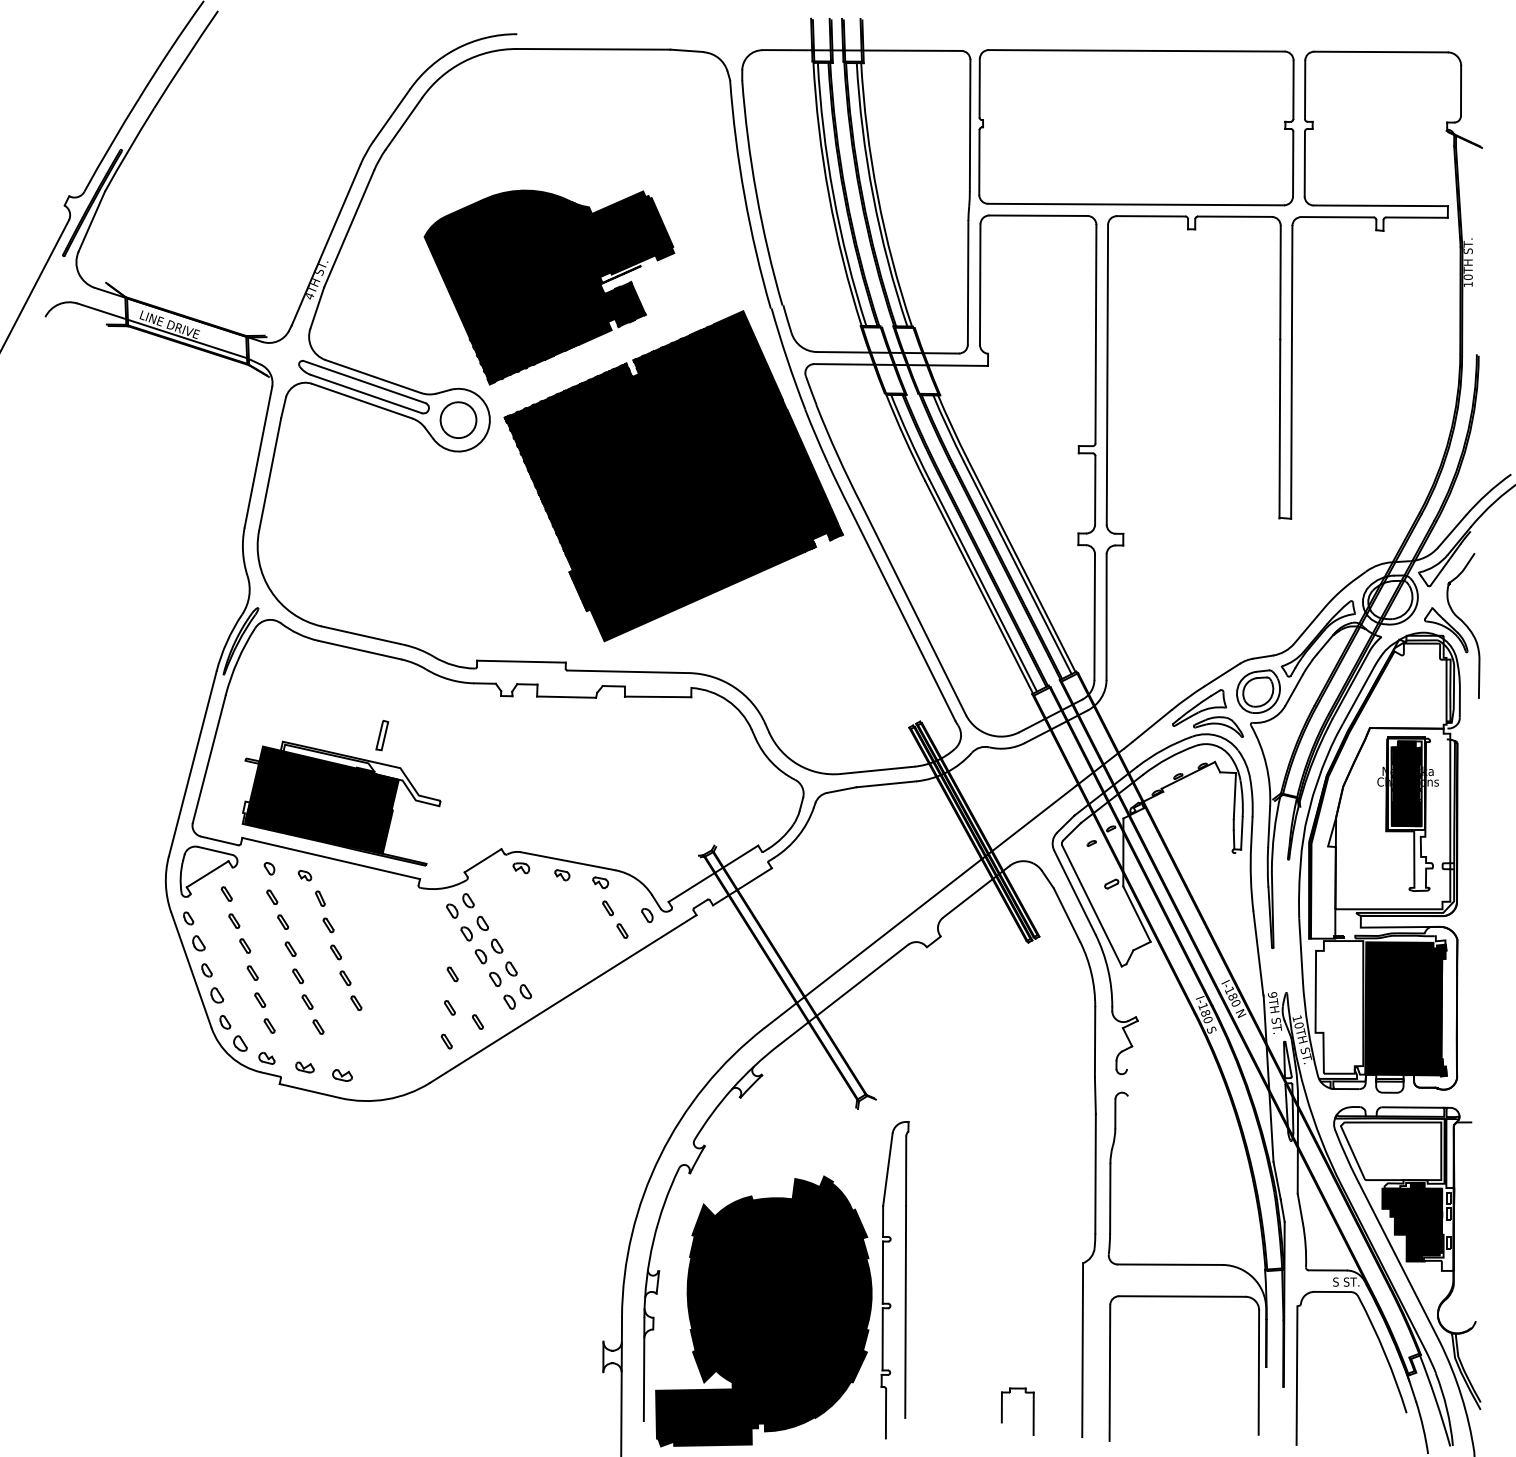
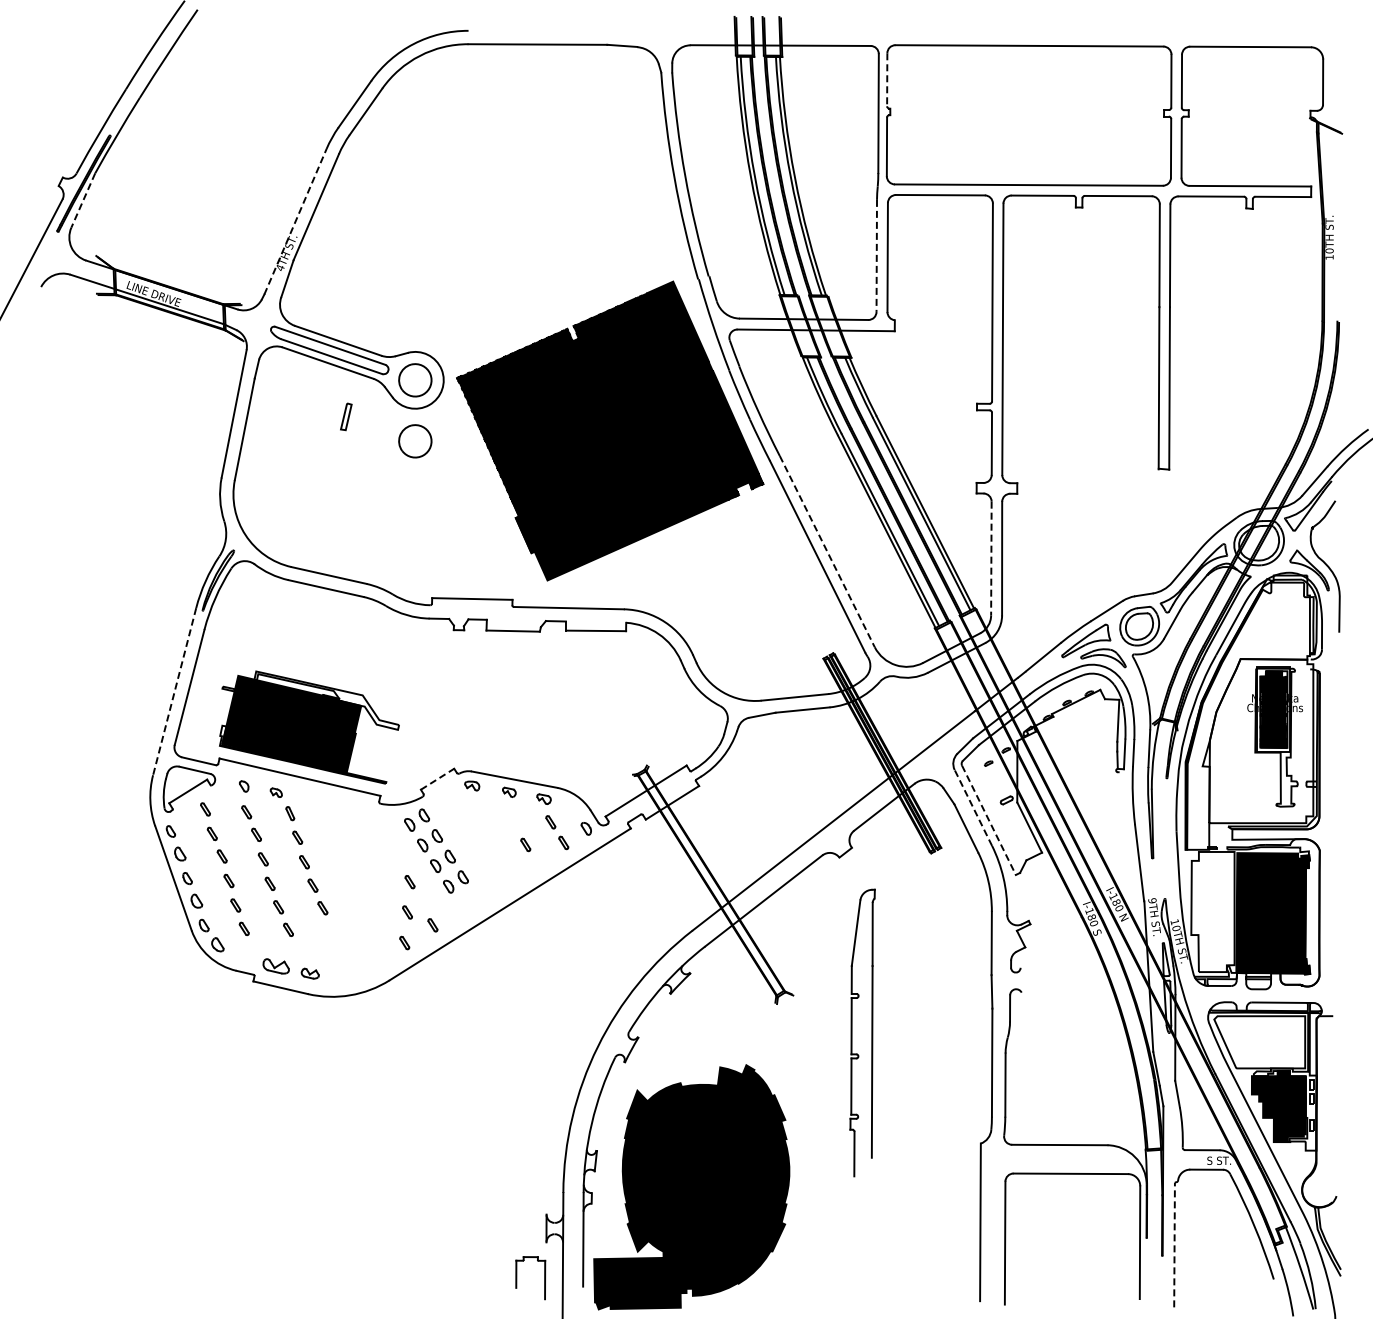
line: (979, 89) -> (887, 80), solid -> dashed
line: (92, 221) -> (83, 200), solid -> dashed
line: (326, 244) -> (295, 221), solid -> dashed
line: (967, 283) -> (876, 256), solid -> dashed
part: (549, 287) -> (497, 260), removed
part: (458, 487) -> (415, 441), added
line: (913, 609) -> (827, 551), solid -> dashed
line: (1094, 616) -> (991, 558), solid -> dashed
part: (382, 735) -> (346, 416), moved
line: (192, 764) -> (174, 692), solid -> dashed
line: (483, 861) -> (437, 779), solid -> dashed
line: (1074, 891) -> (973, 807), solid -> dashed
line: (1091, 906) -> (988, 820), solid -> dashed
part: (580, 932) -> (525, 844), added
part: (517, 996) -> (468, 902), removed
part: (266, 1058) -> (241, 958), removed
part: (305, 1067) -> (276, 966), size x1.6
part: (904, 1279) -> (871, 1032), moved
line: (1296, 1373) -> (1174, 1243), solid -> dashed
part: (1003, 1412) -> (517, 1278), moved

